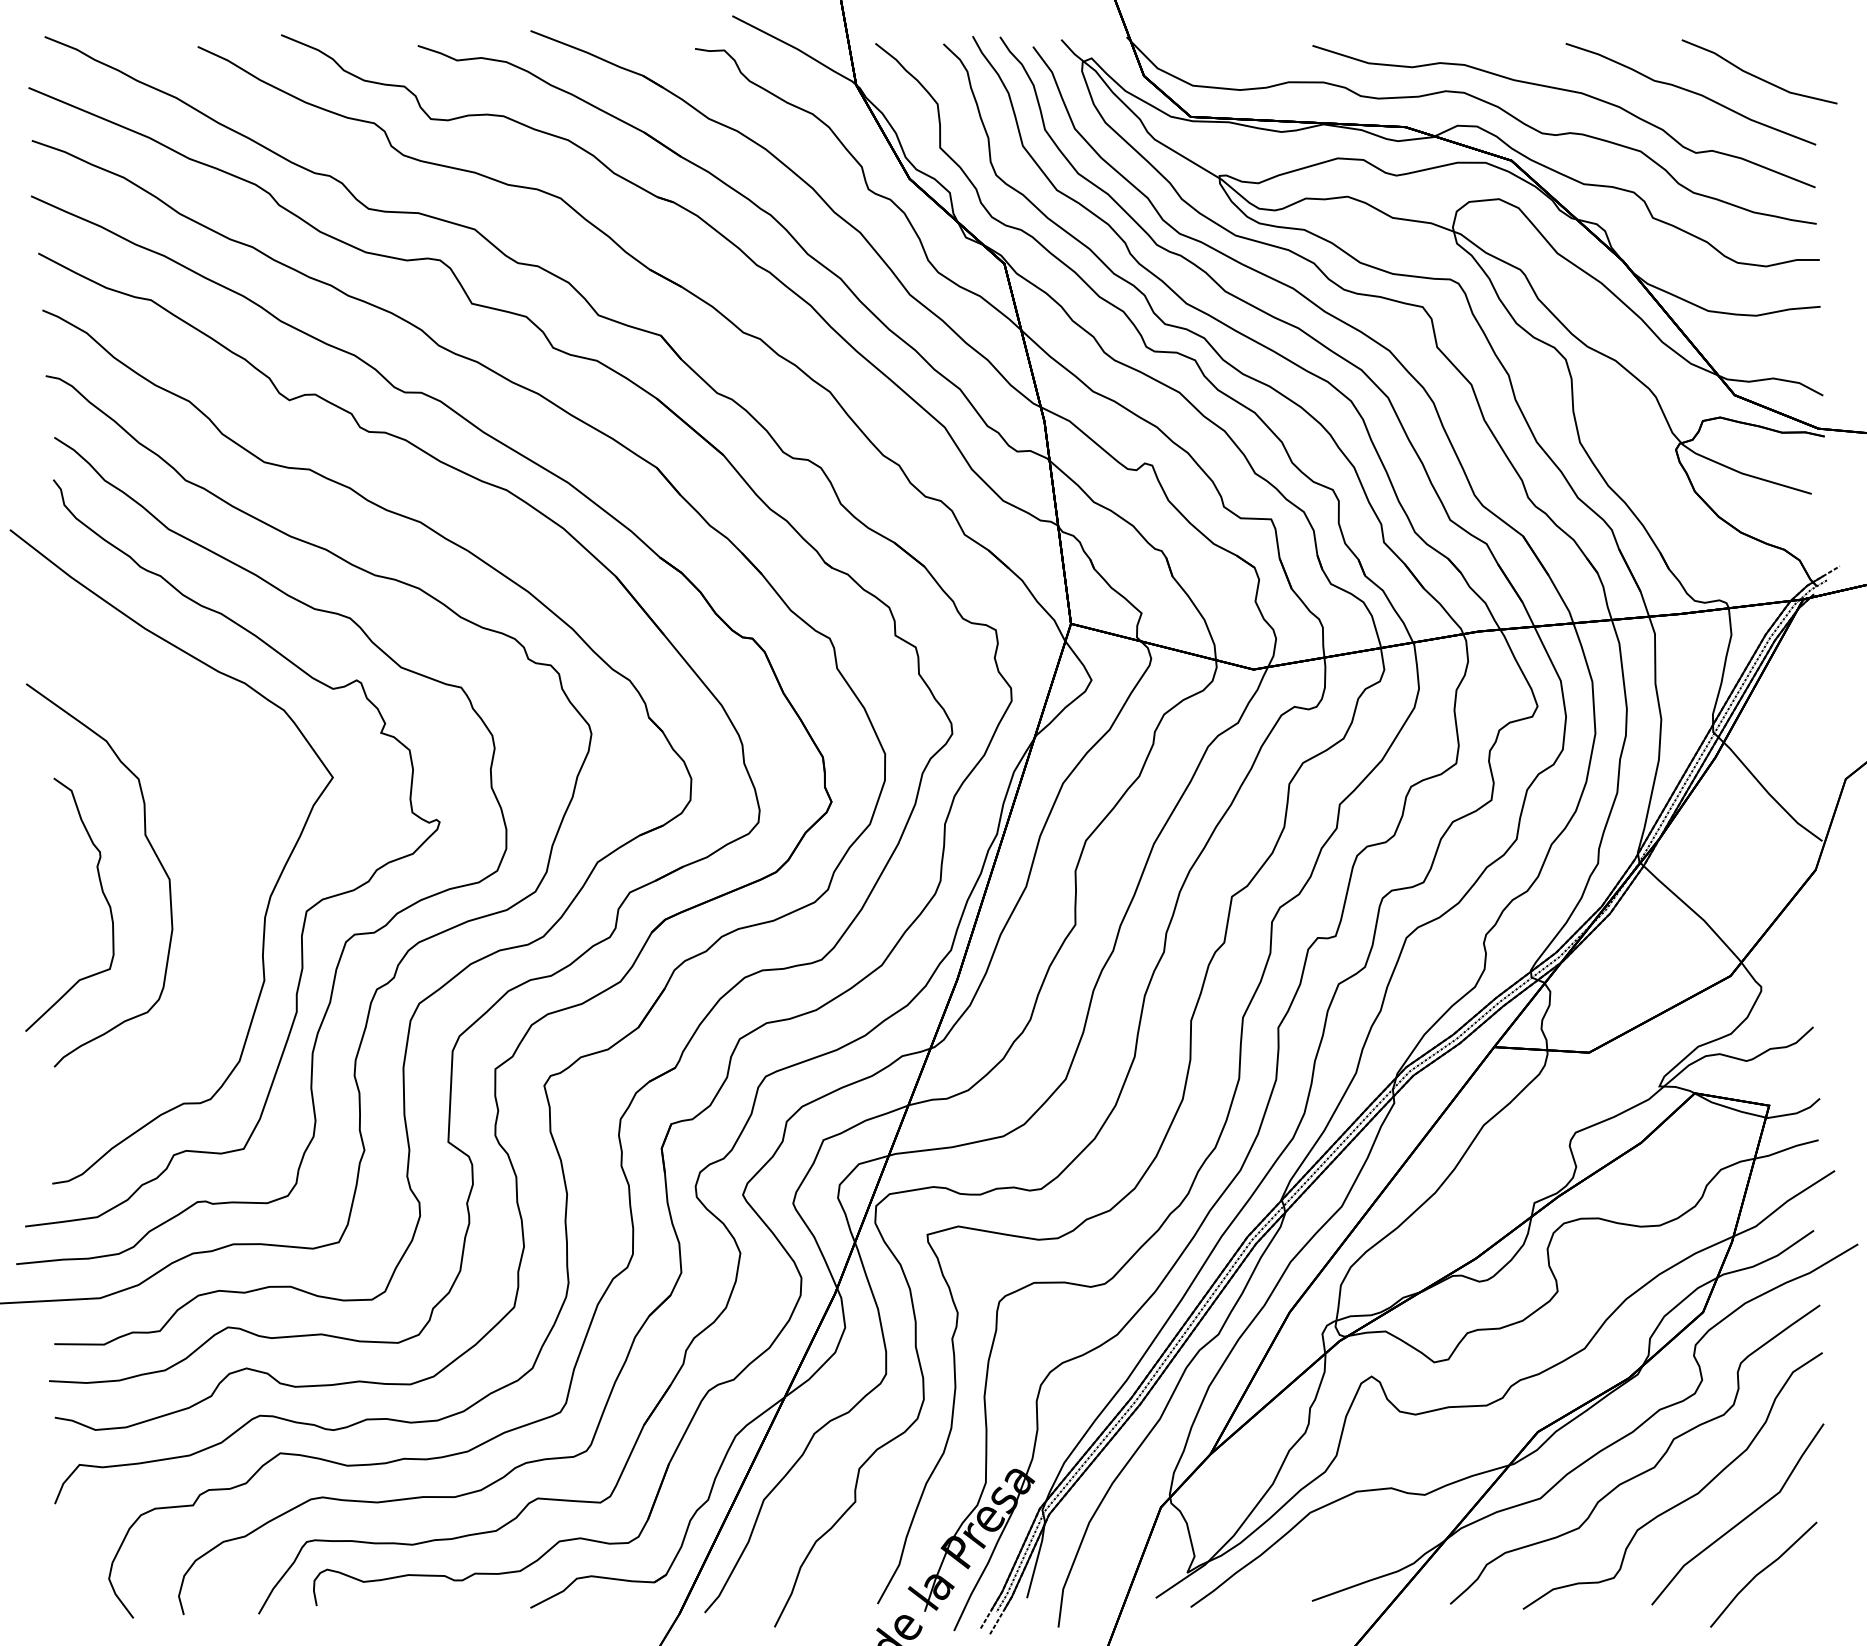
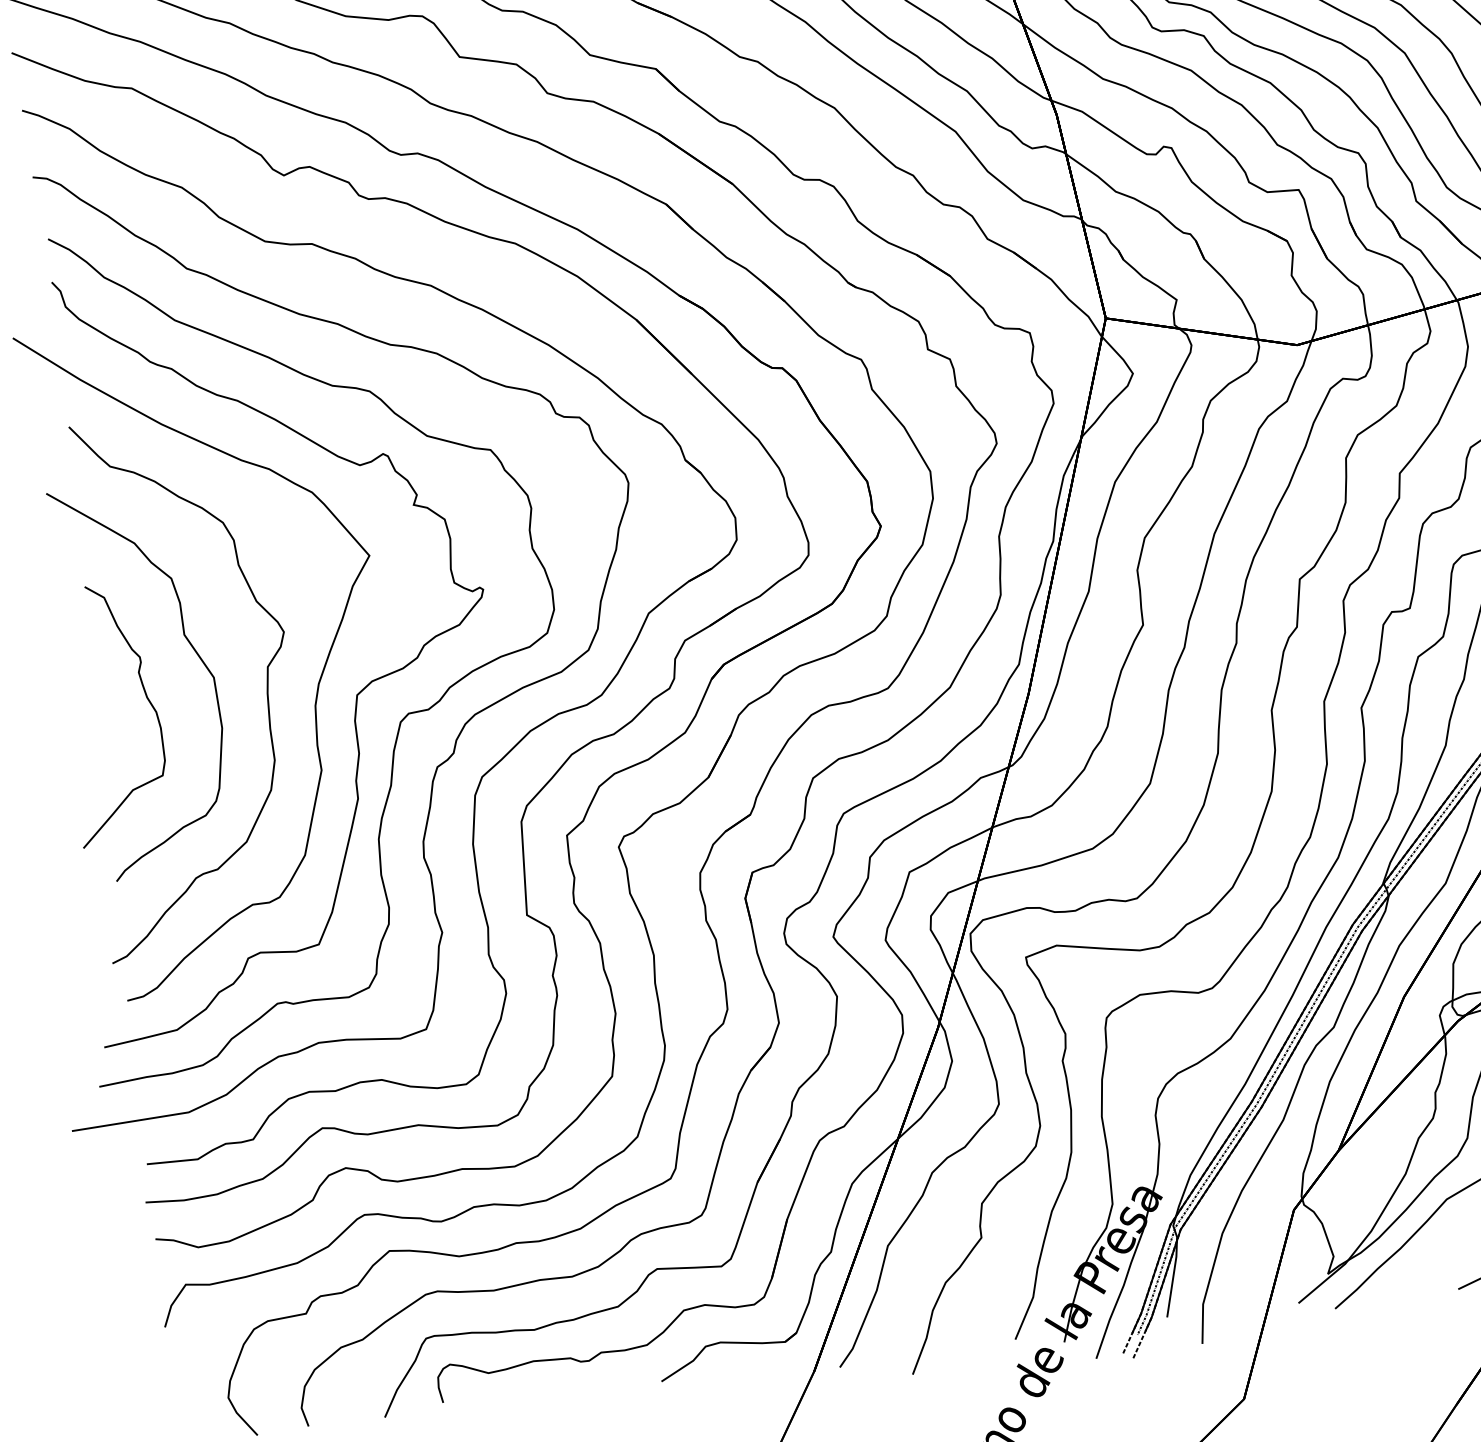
curve: (219, 893) -> (266, 686), added

